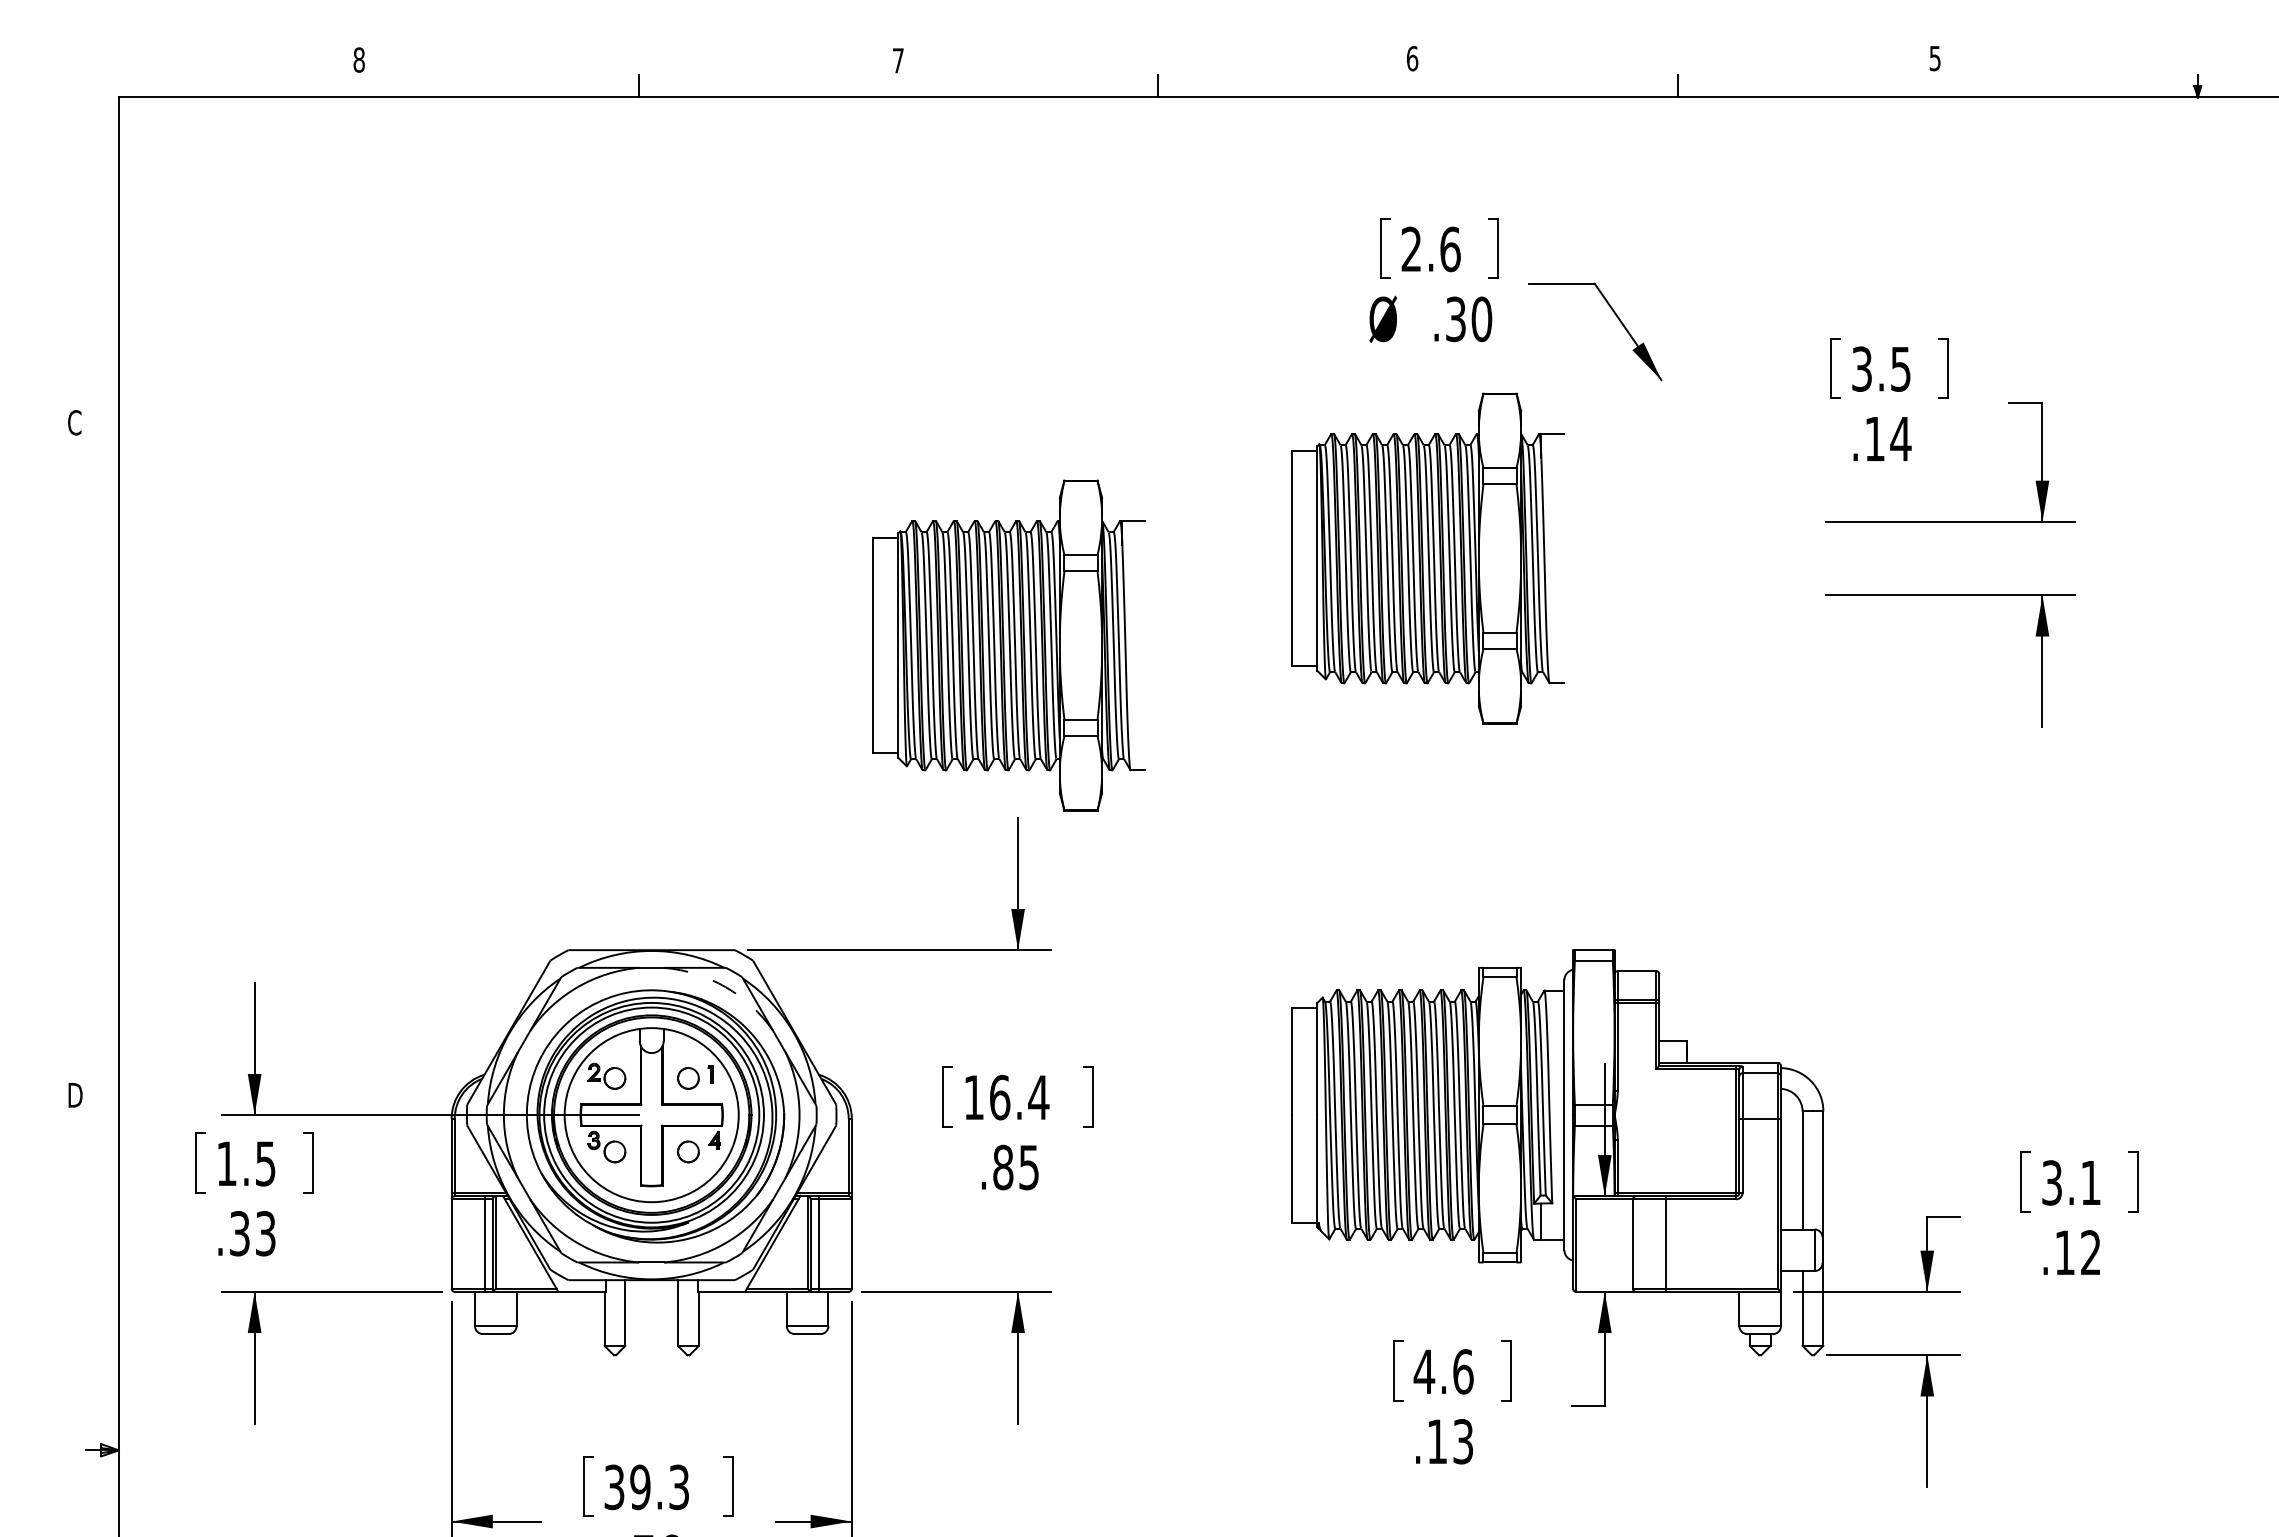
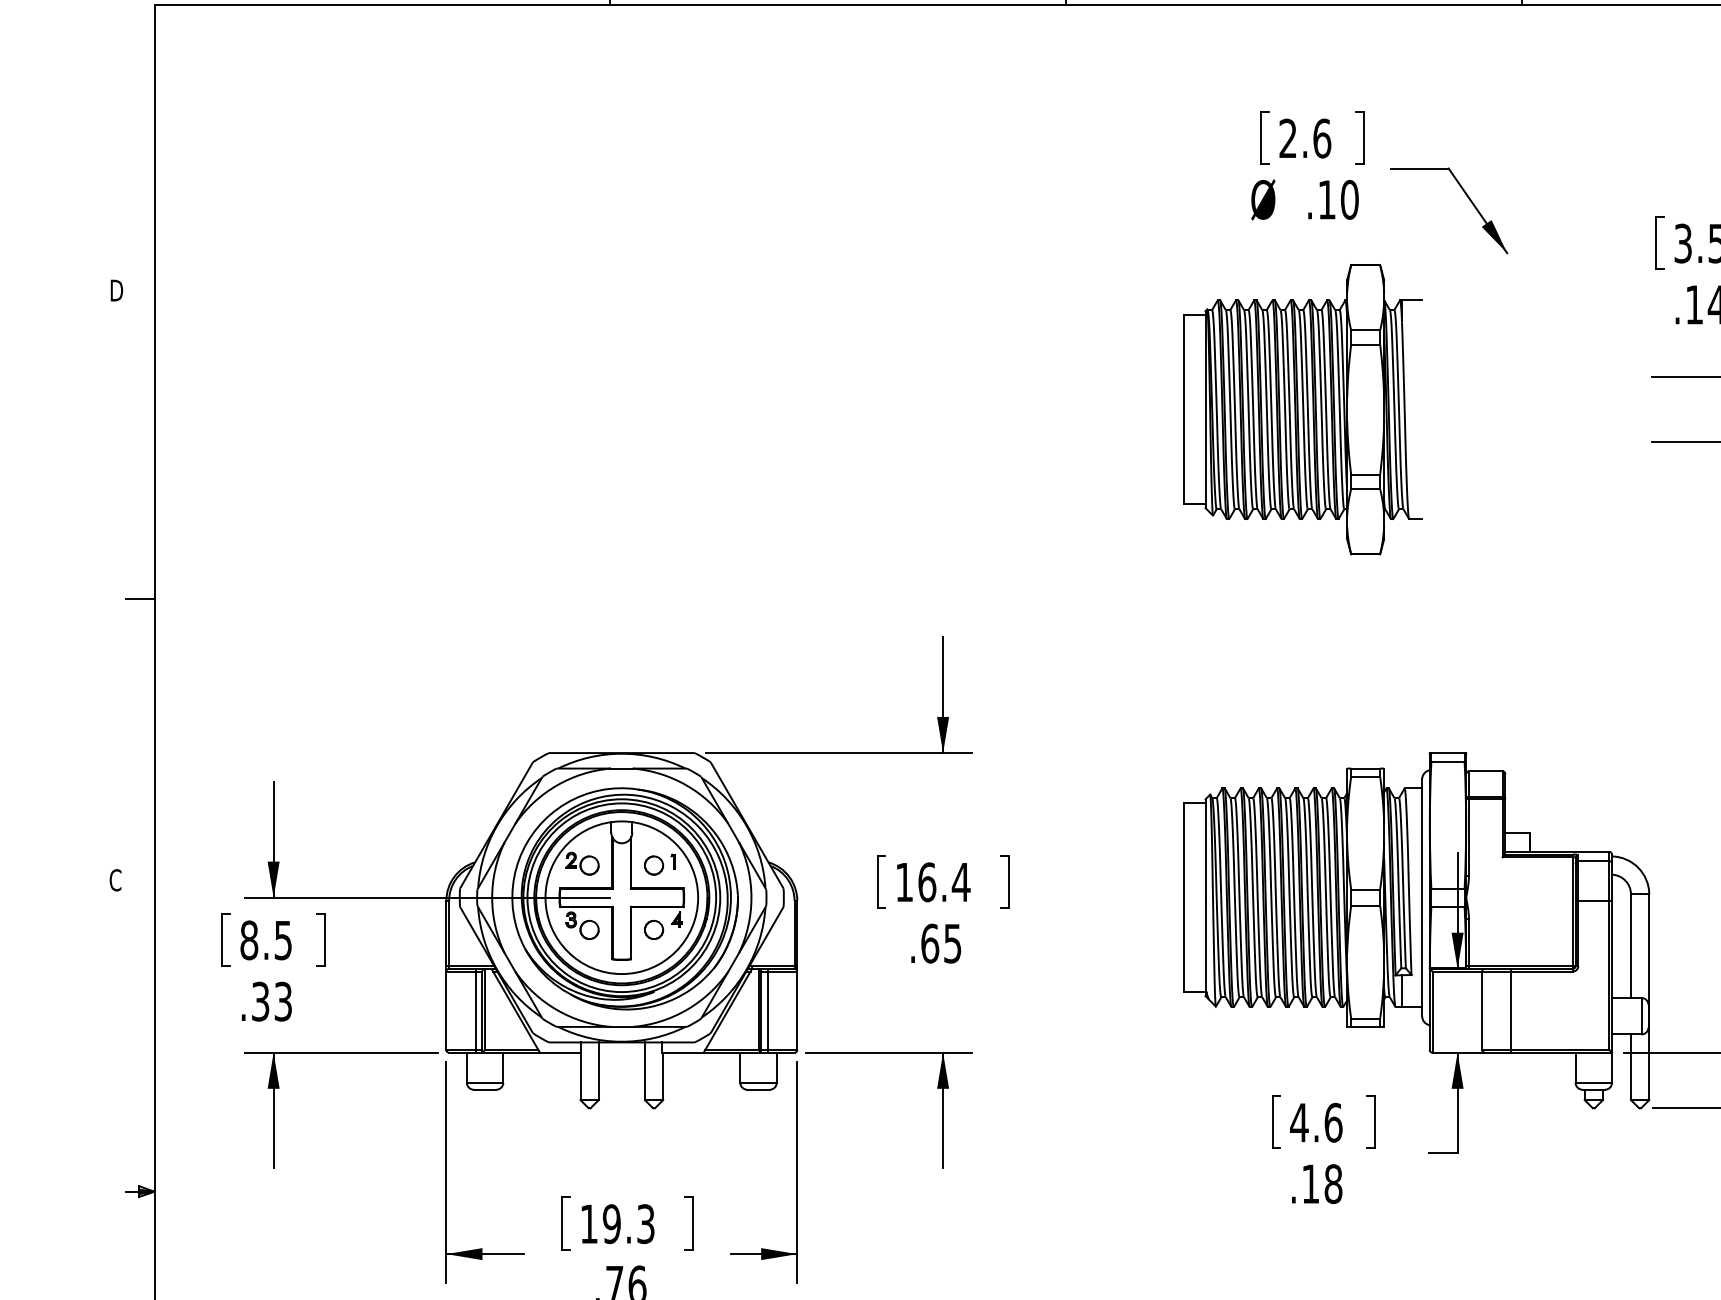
text: (1455, 319) -> (1326, 200), .30 -> .10
text: (75, 422) -> (116, 290), C -> D
part: (1008, 645) -> (934, 485), removed
line: (101, 773) -> (139, 598), added
arc: (725, 987) -> (686, 785), dashed -> solid
text: (74, 1094) -> (115, 879), D -> C
text: (226, 1163) -> (248, 940), 1.5 -> 8.5
text: (1003, 1167) -> (930, 943), .85 -> .65
text: (1463, 1441) -> (1333, 1183), .13 -> .18
text: (614, 1487) -> (589, 1224), 39.3 -> 19.3

